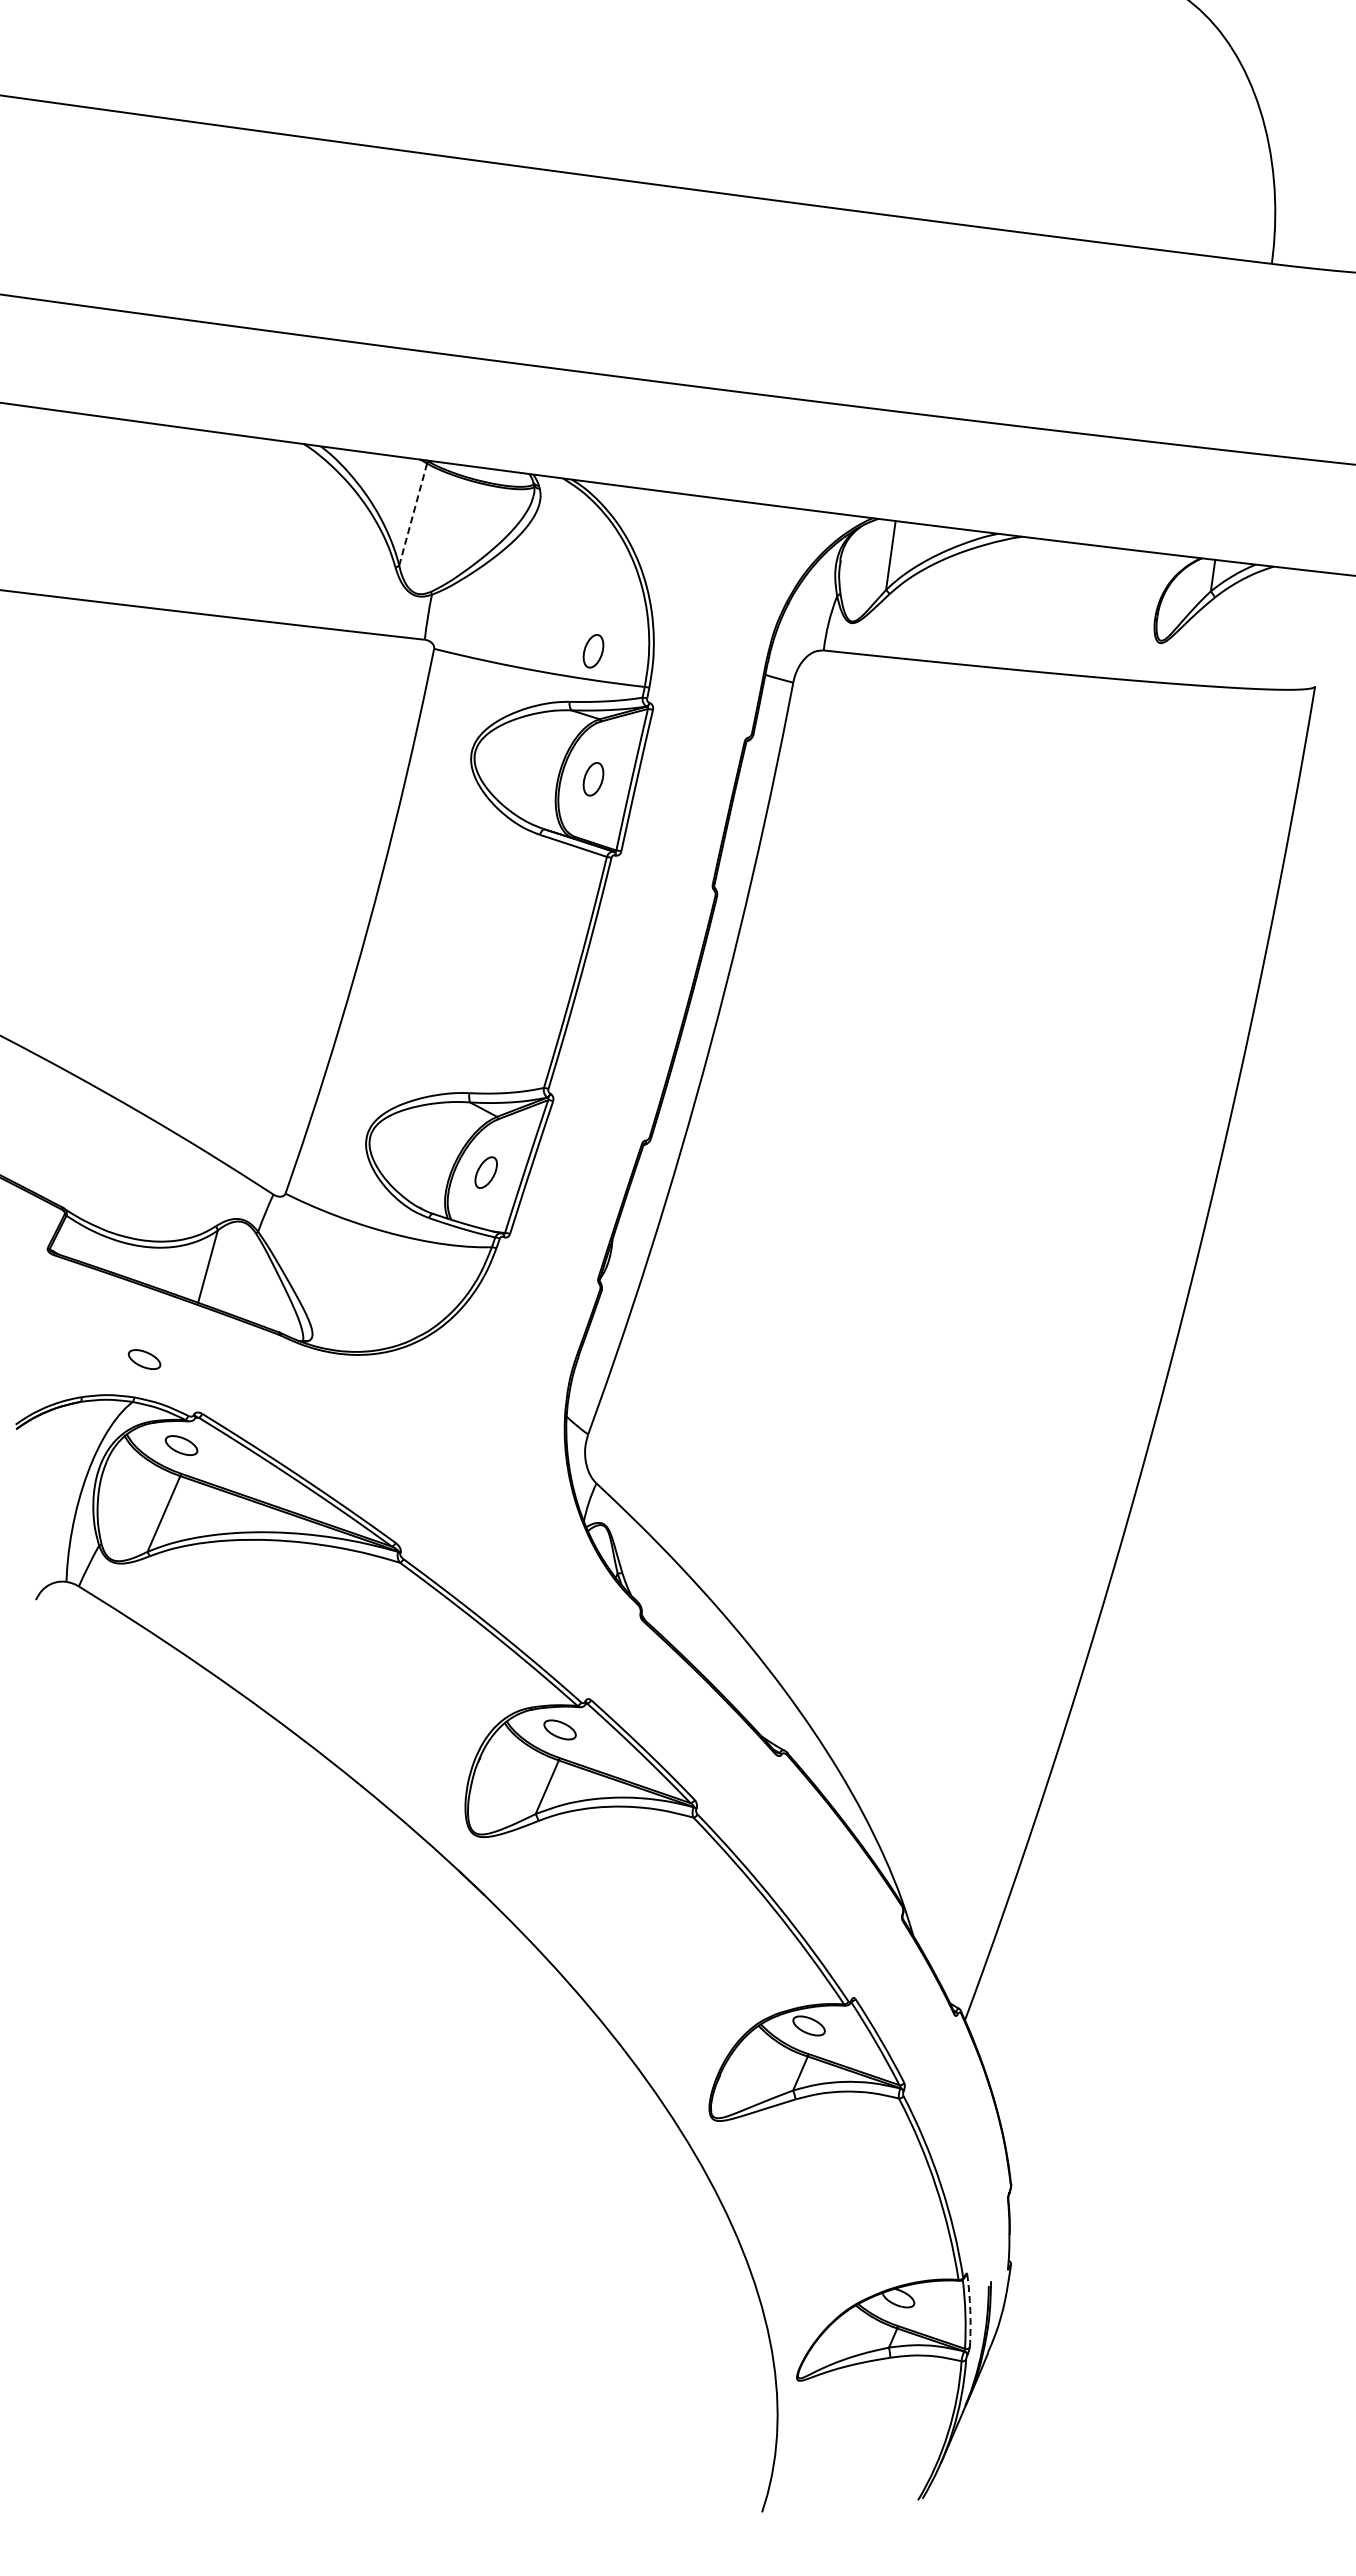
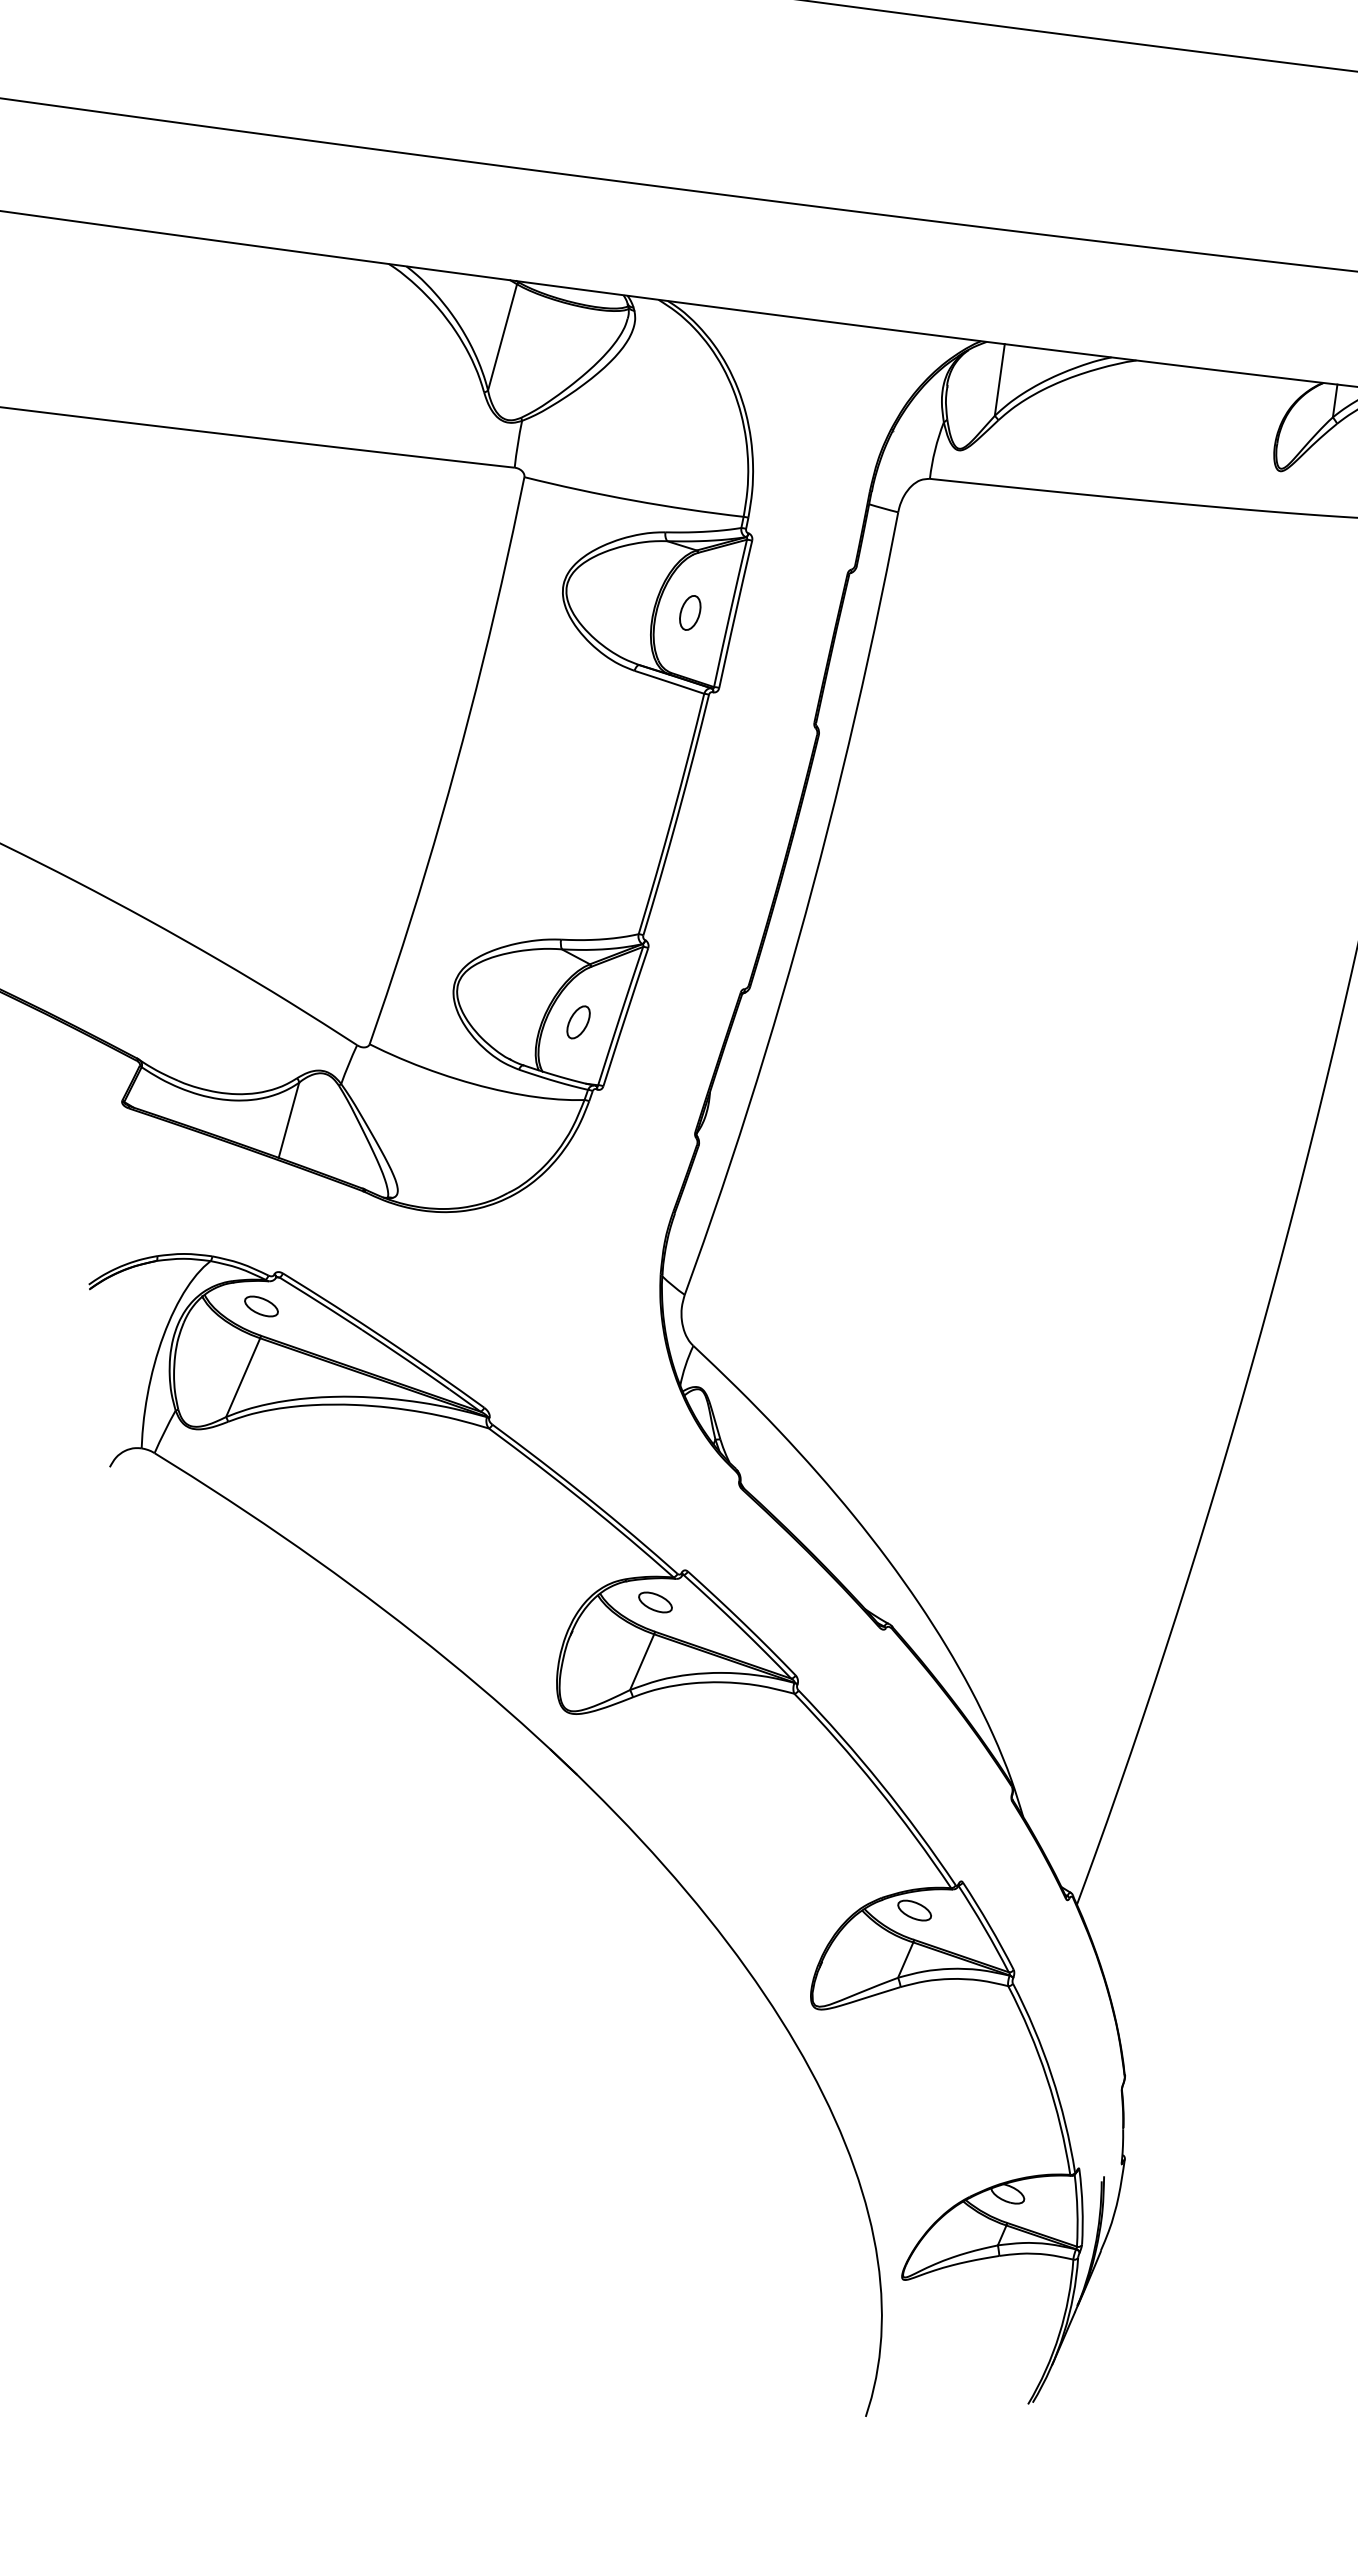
line: (413, 514) -> (502, 337), dashed -> solid
part: (593, 651) -> (690, 479), removed
part: (144, 1359) -> (222, 1216), removed
arc: (970, 2310) -> (1082, 2206), dashed -> solid

